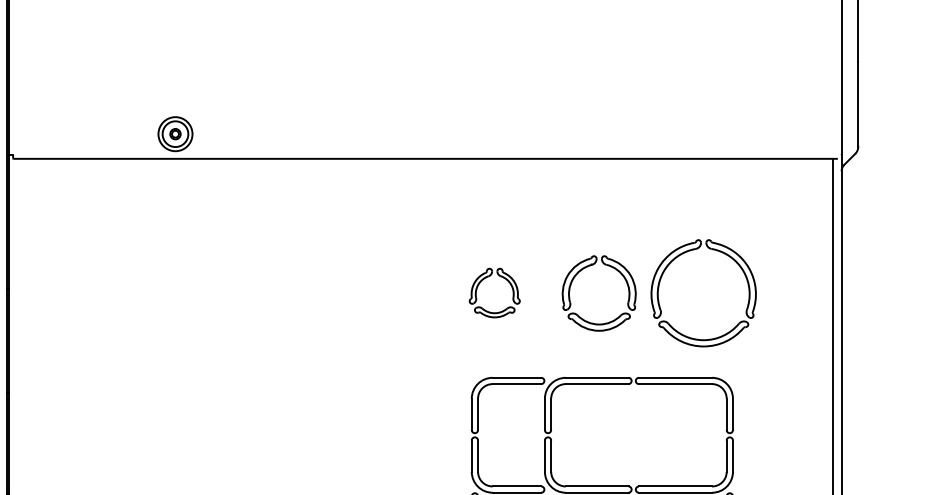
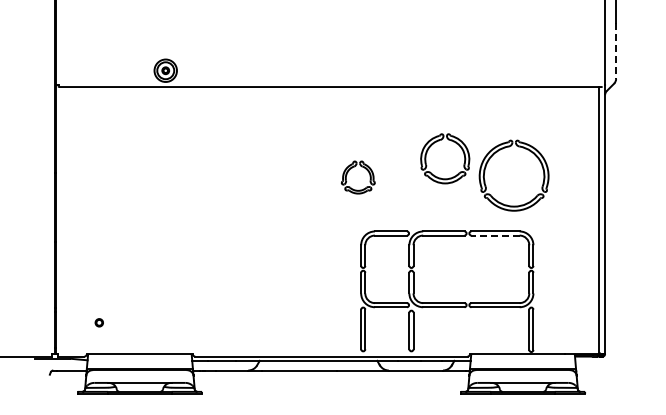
line: (858, 104) -> (616, 51), solid -> dashed
part: (616, 271) -> (456, 144), moved
part: (499, 277) -> (361, 167), moved
line: (675, 383) -> (495, 235), solid -> dashed

